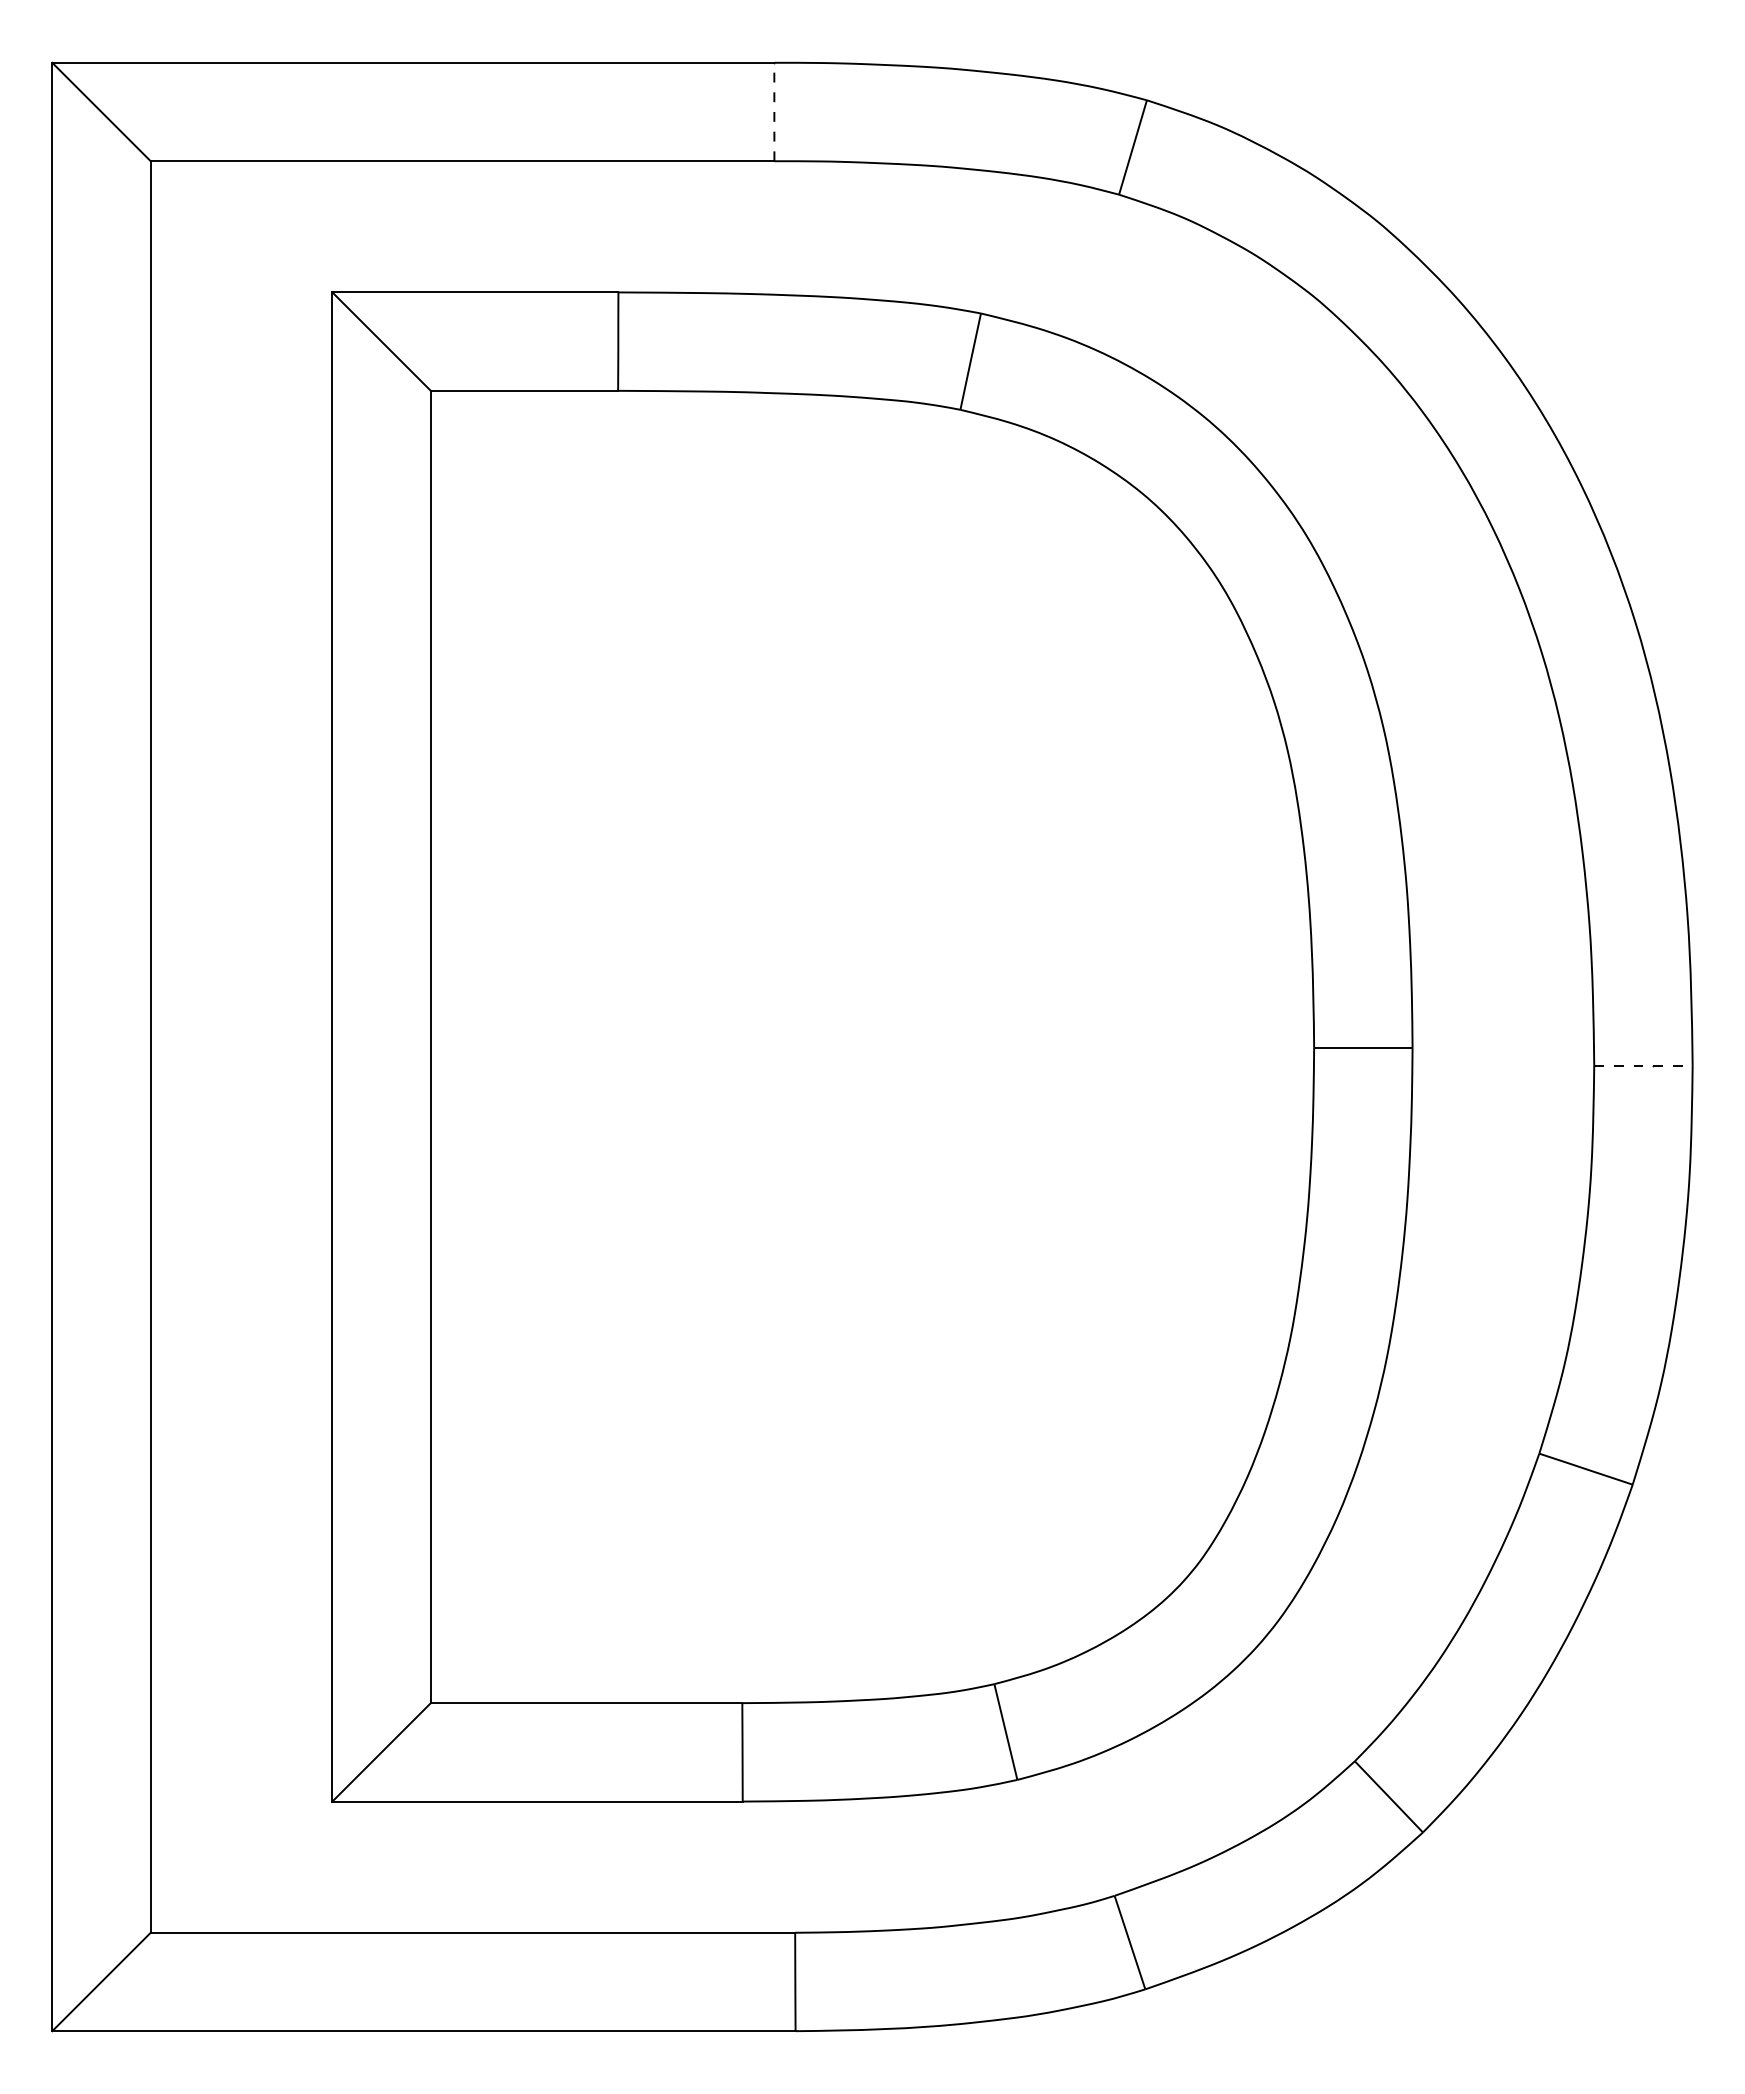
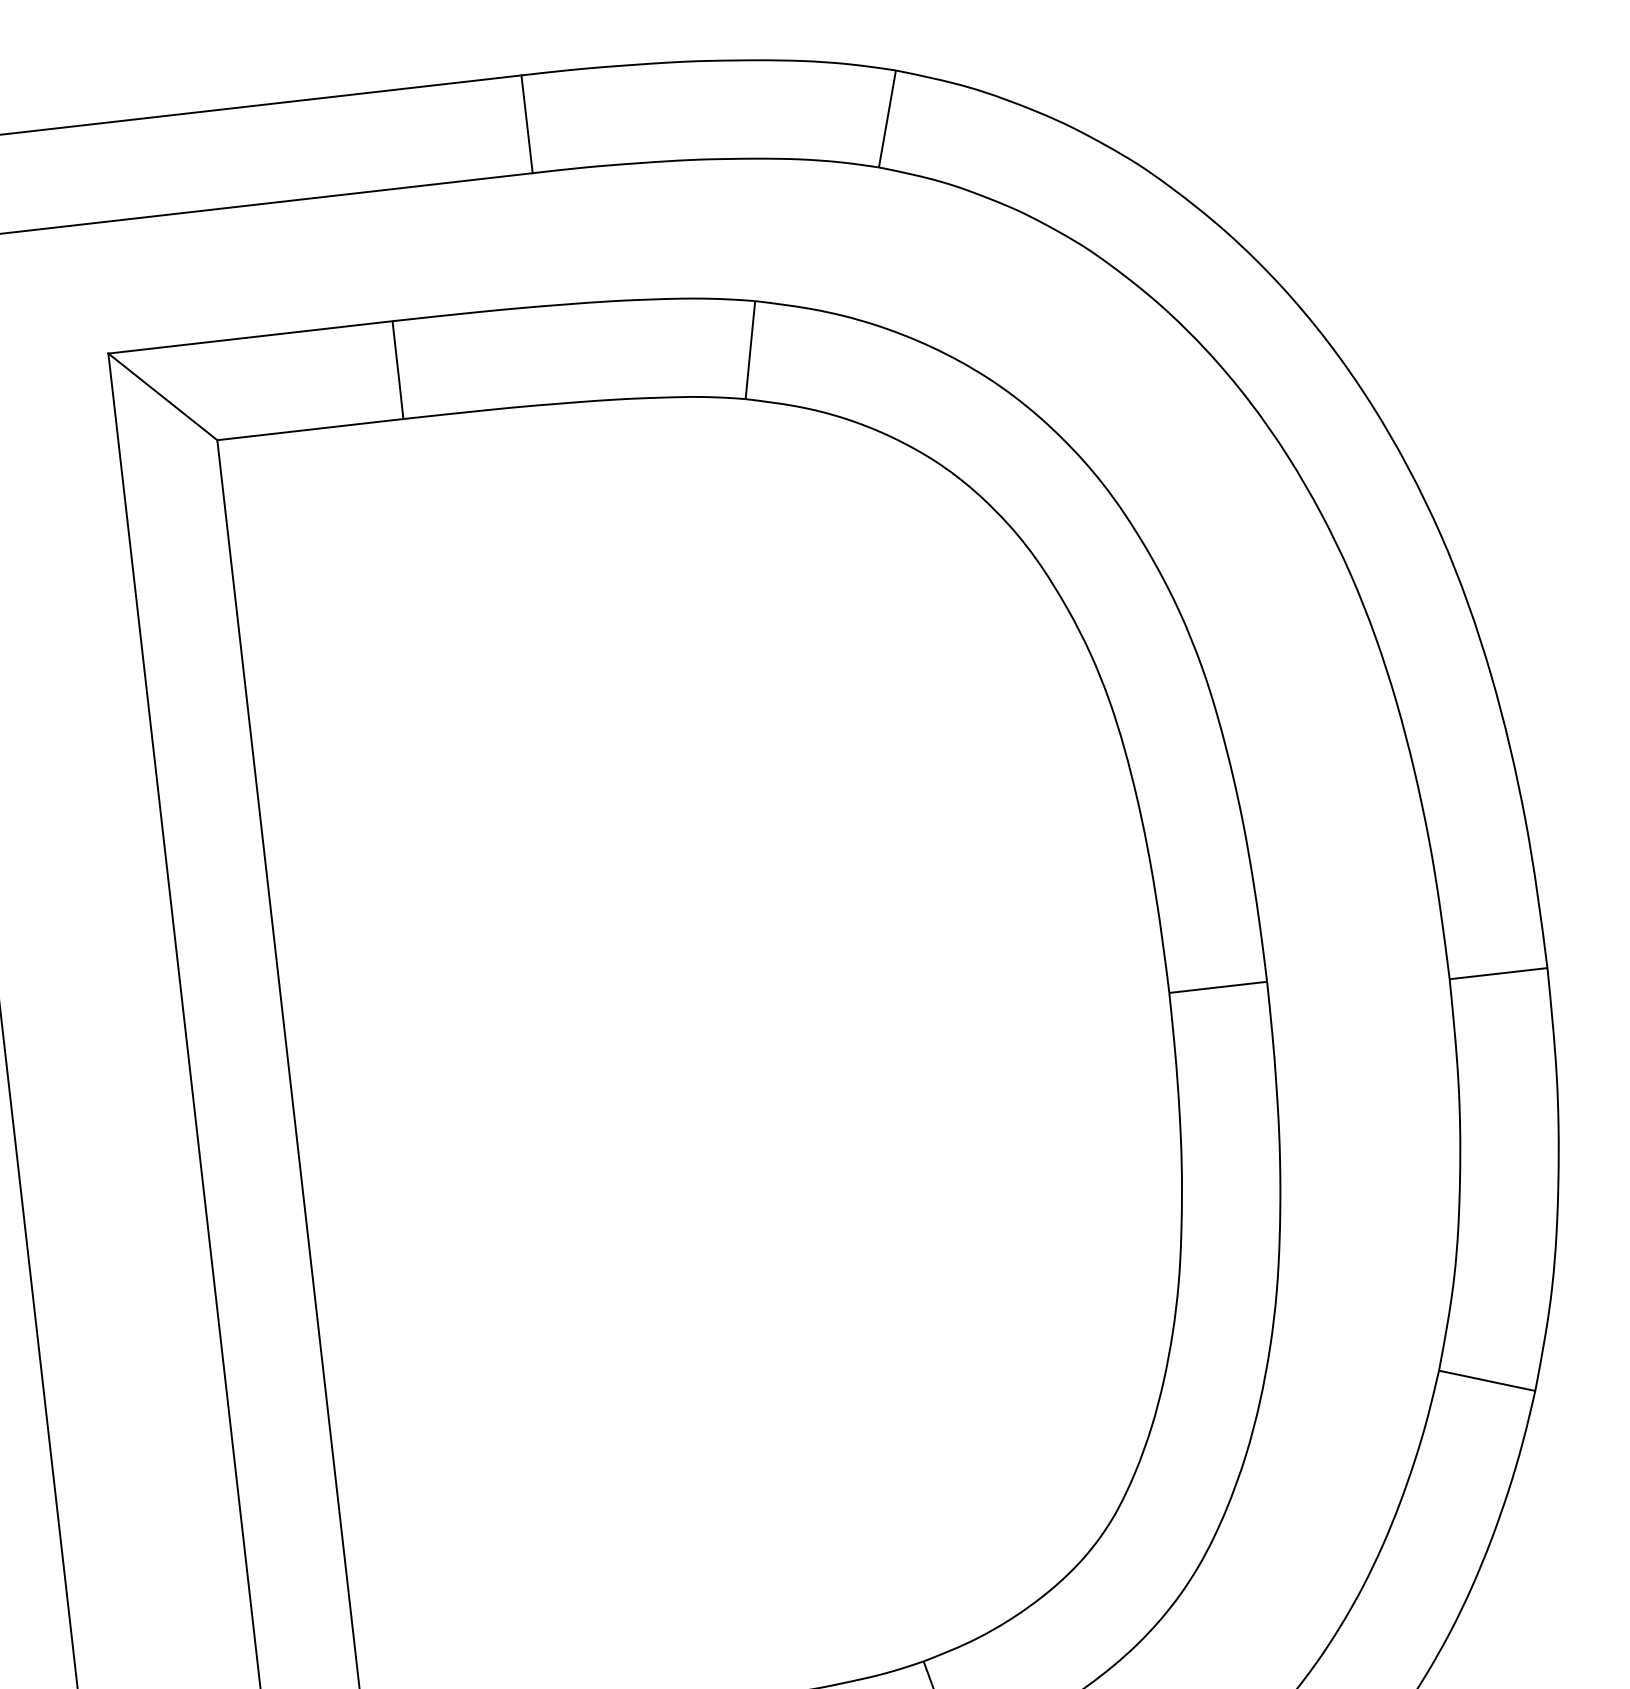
line: (774, 111) -> (527, 123), dashed -> solid
line: (1643, 1065) -> (1498, 973), dashed -> solid

